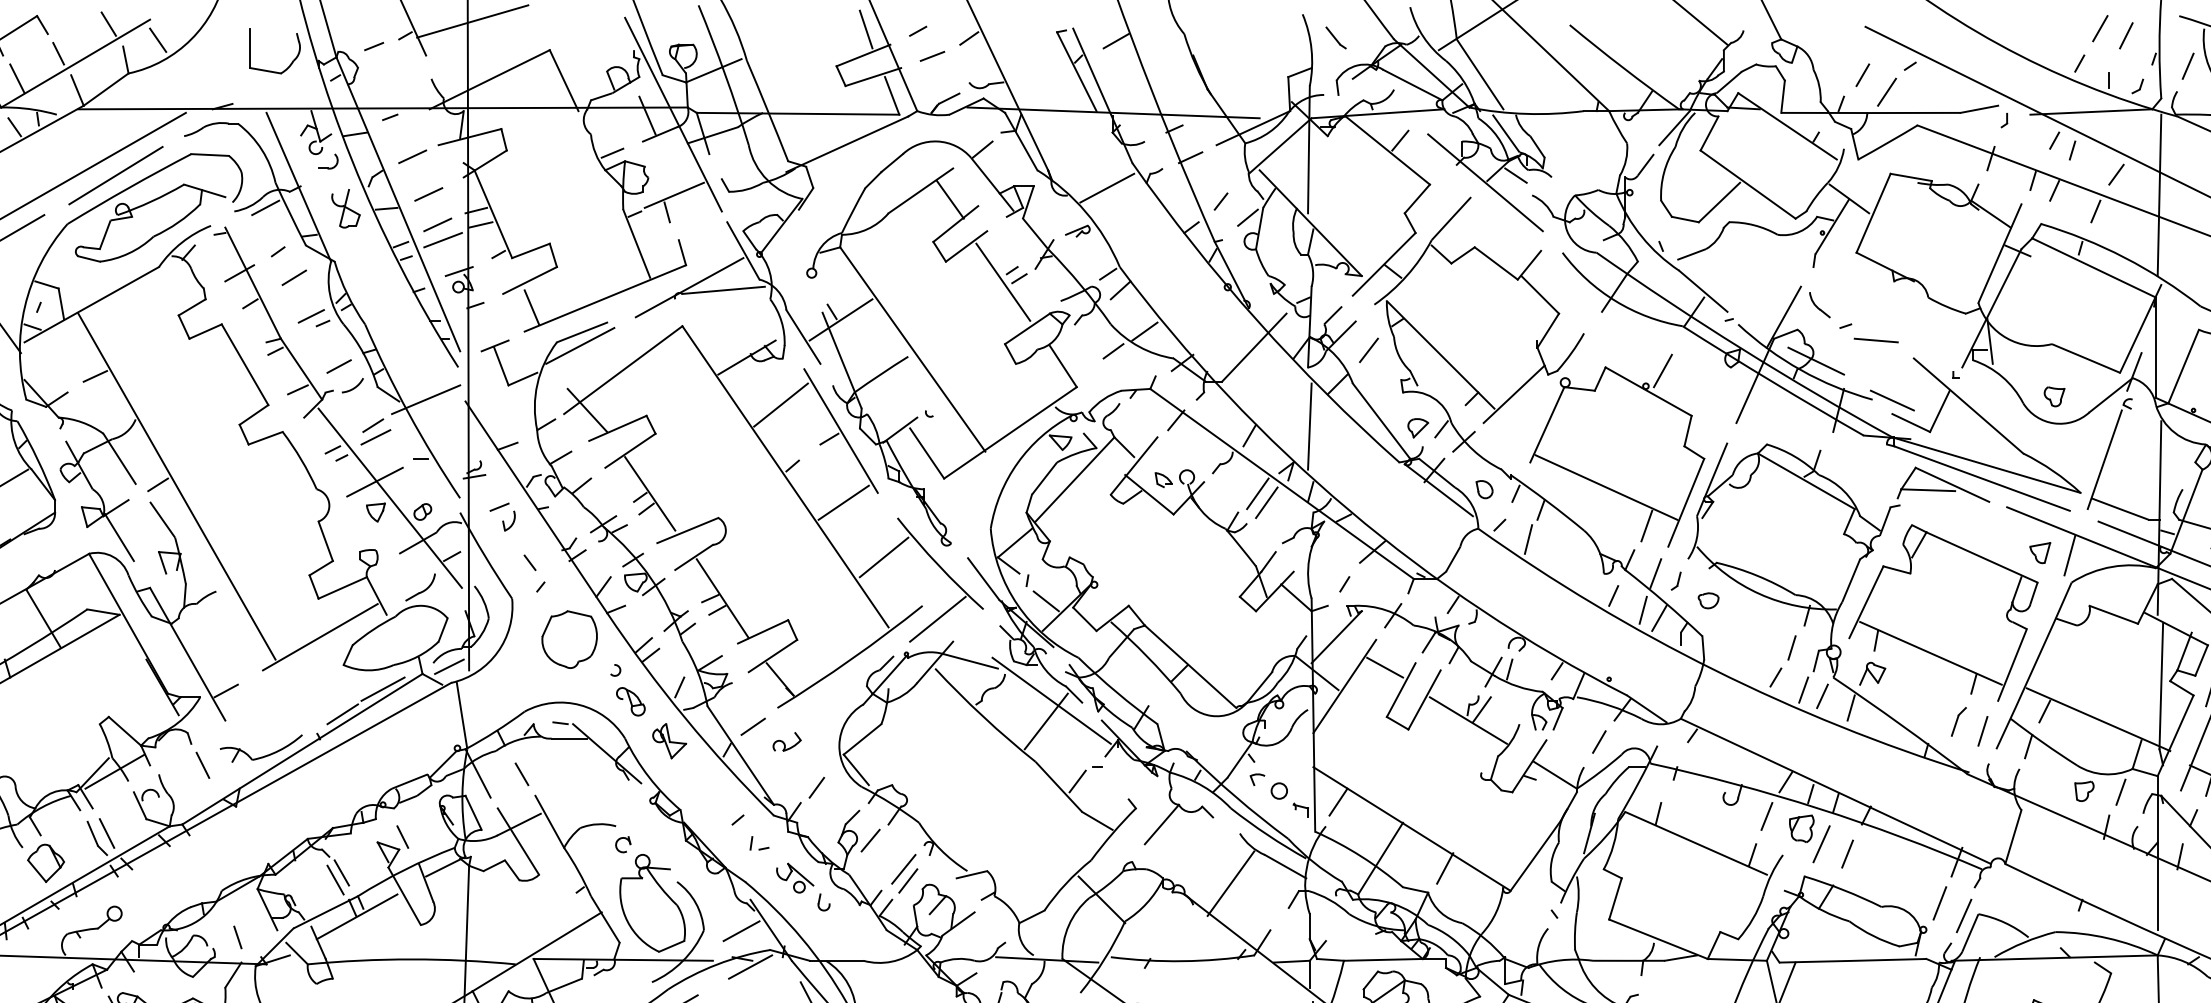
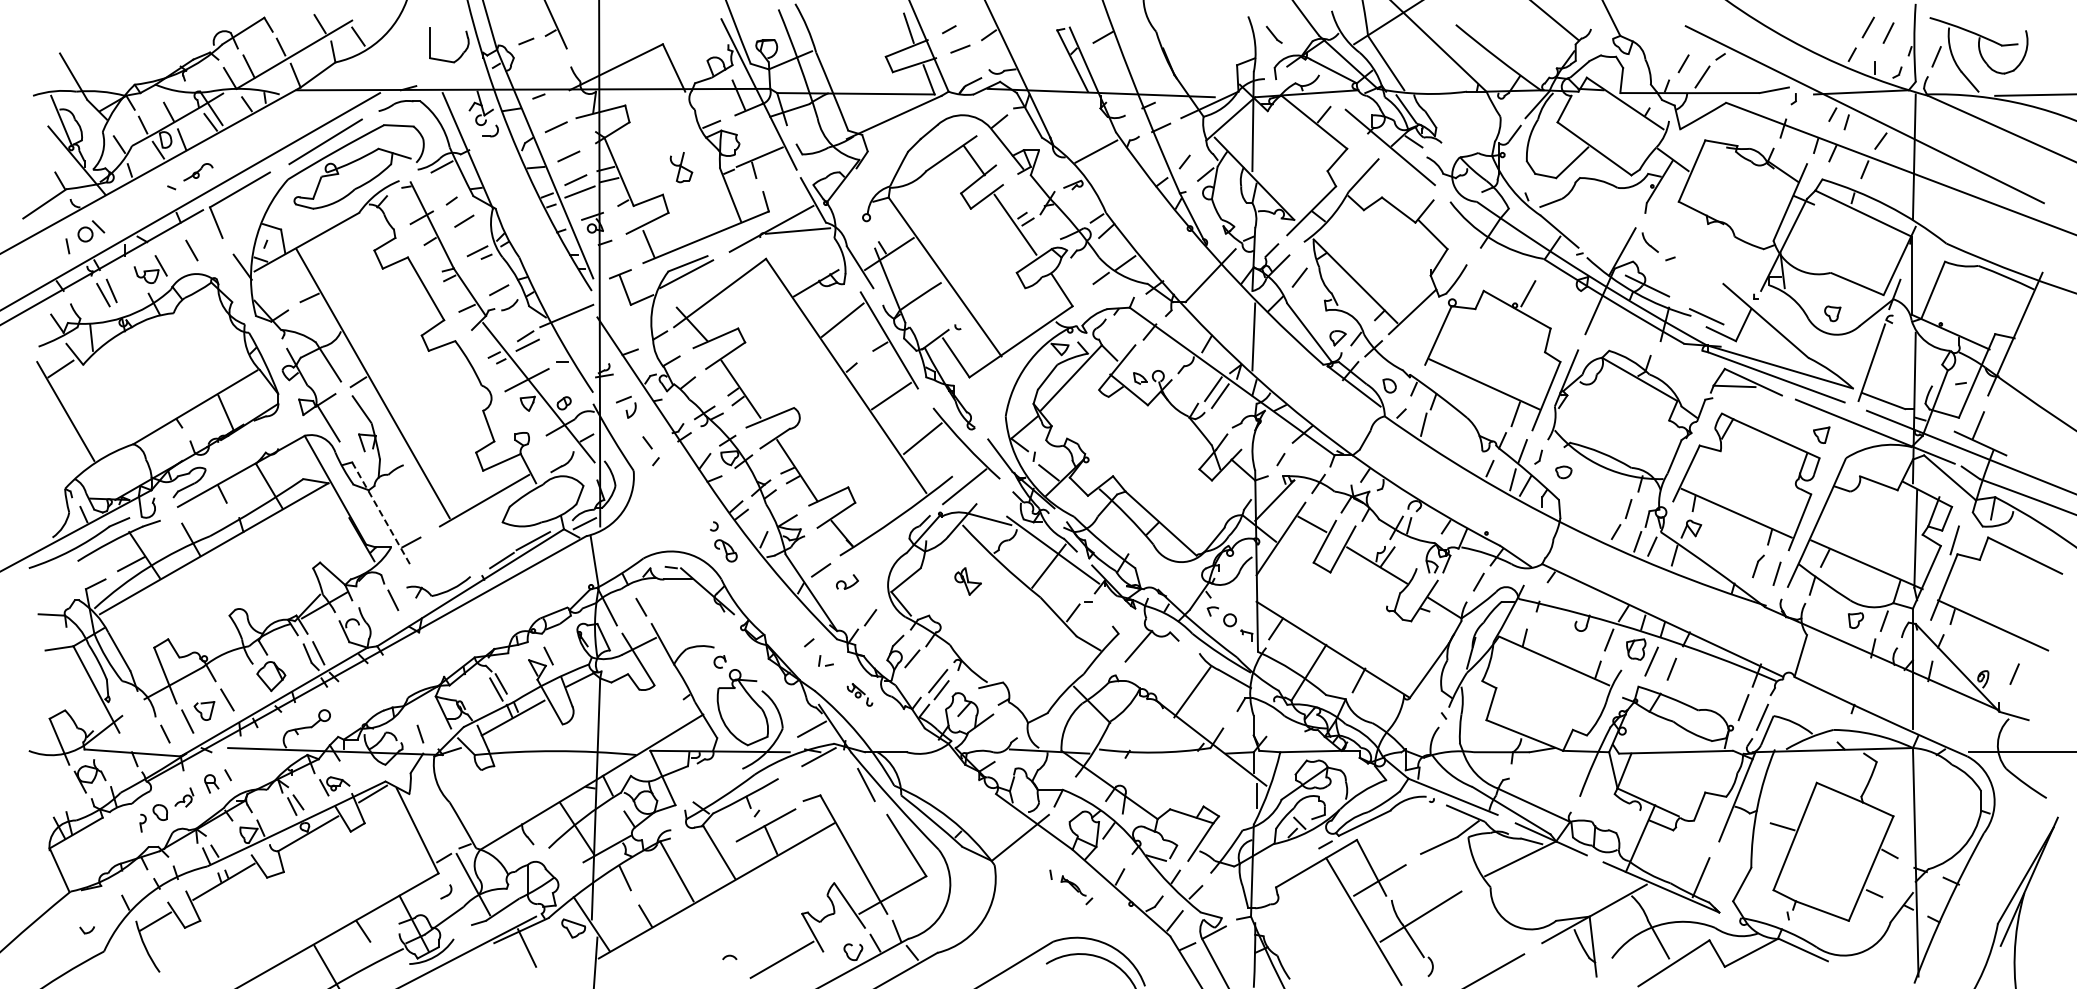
line: (472, 20) -> (602, 21), removed
part: (346, 208) -> (681, 167), moved
line: (1875, 339) -> (1693, 269), removed
line: (2069, 554) -> (1844, 436), removed
part: (569, 639) -> (678, 502), removed
line: (187, 654) -> (381, 514), solid -> dashed
part: (668, 741) -> (967, 581), moved
part: (802, 886) -> (859, 694), size x0.6

